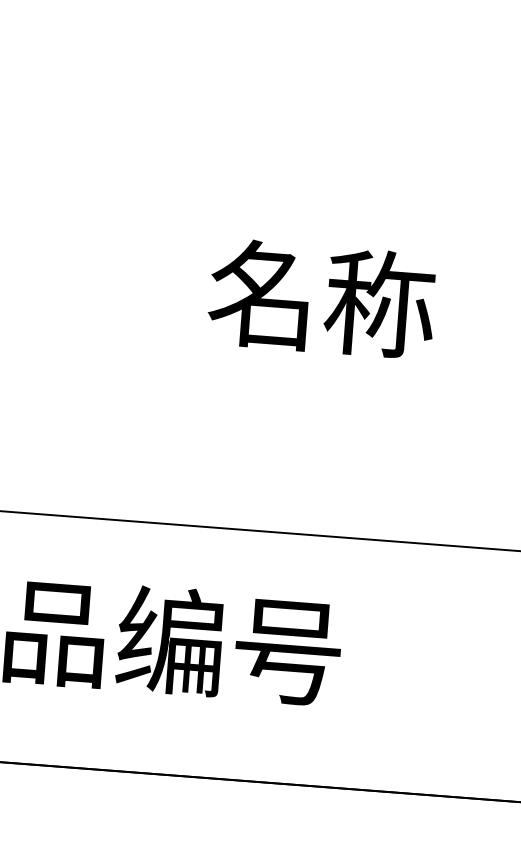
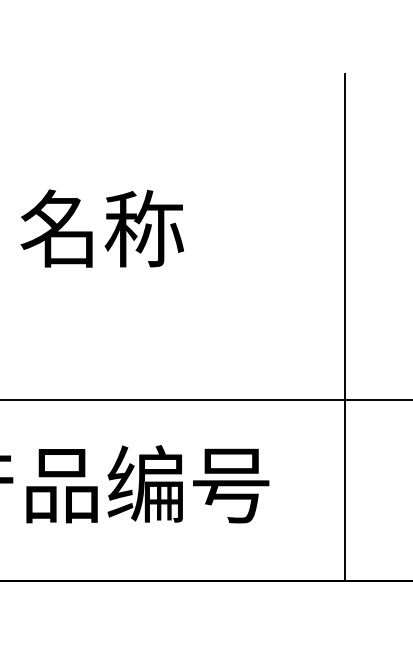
text: (321, 298) -> (101, 228), moved
line: (461, 446) -> (345, 327), added

